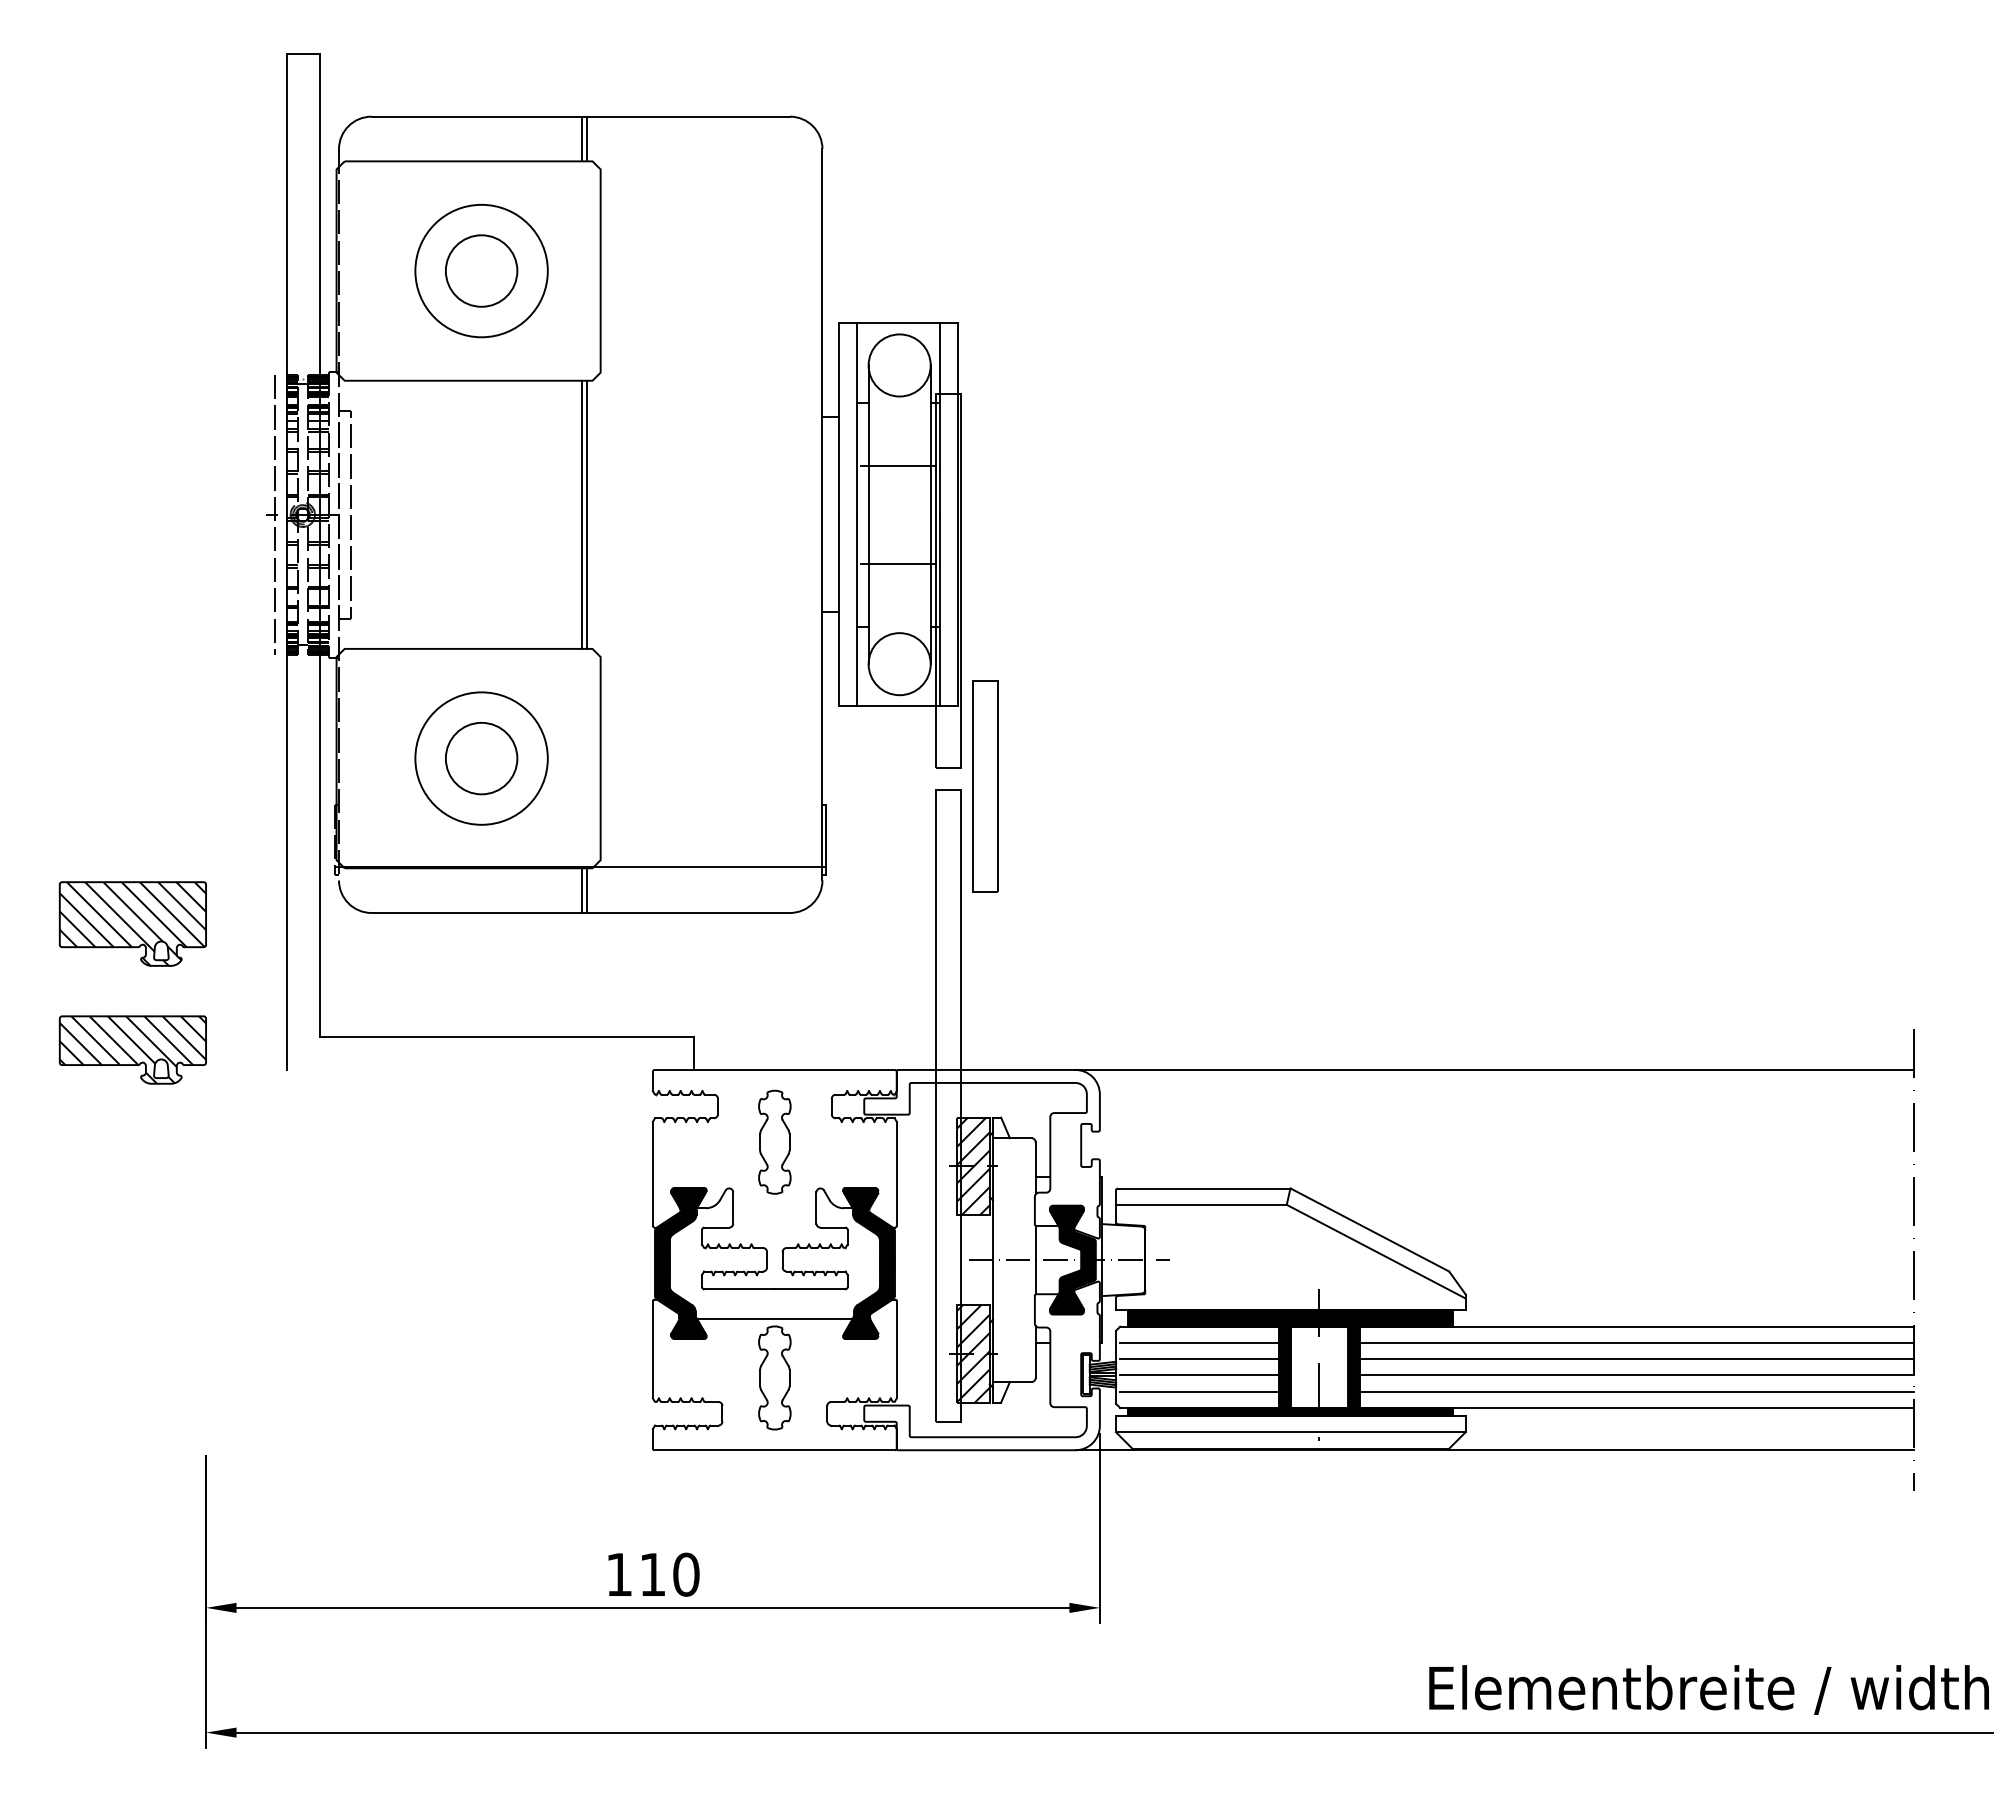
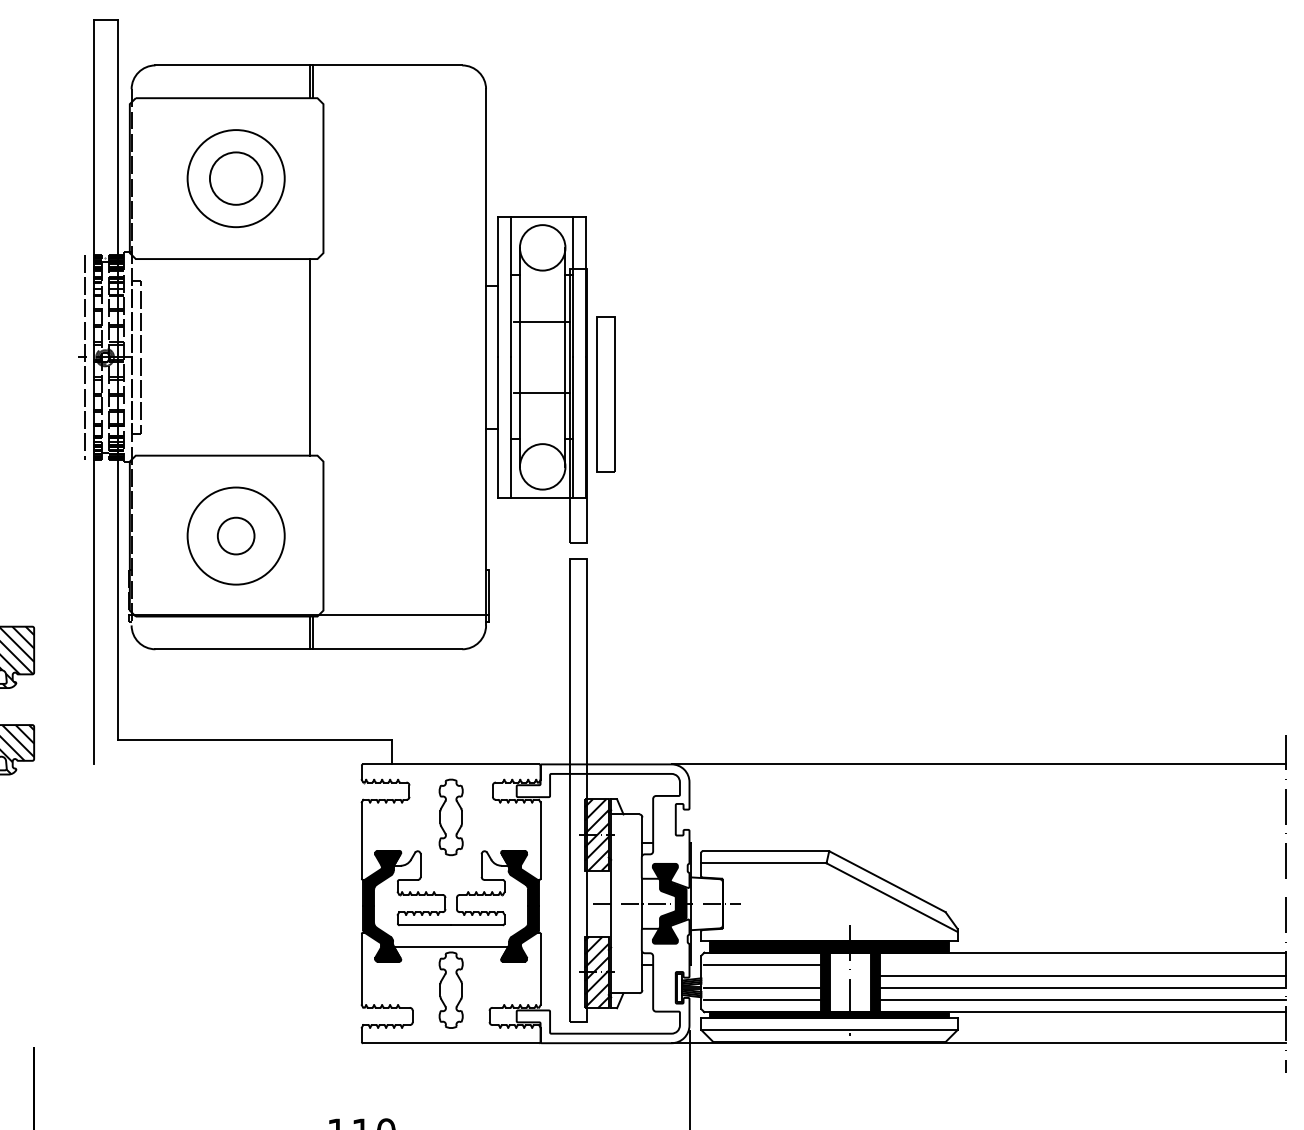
line: (586, 514) -> (313, 357), removed
circle: (481, 758) -> (236, 536), size x0.7
part: (985, 786) -> (605, 394), moved
line: (1636, 1342) -> (1082, 964), removed
line: (1199, 1359) -> (762, 976), removed

